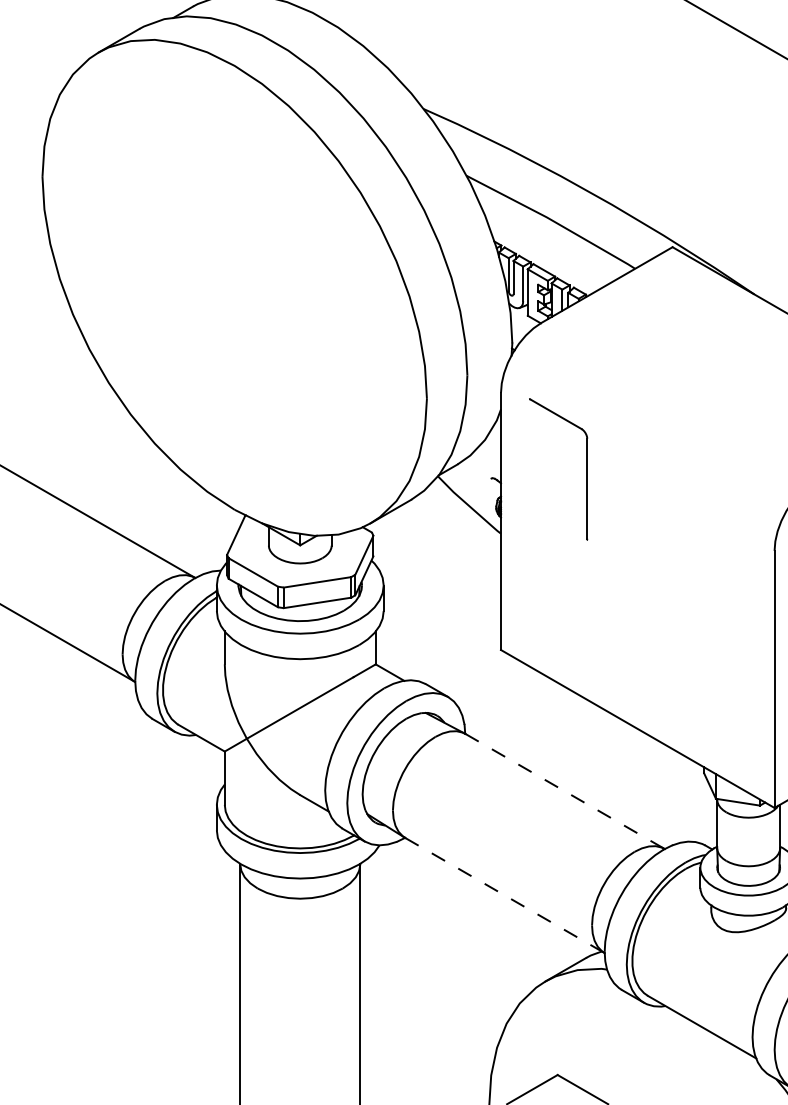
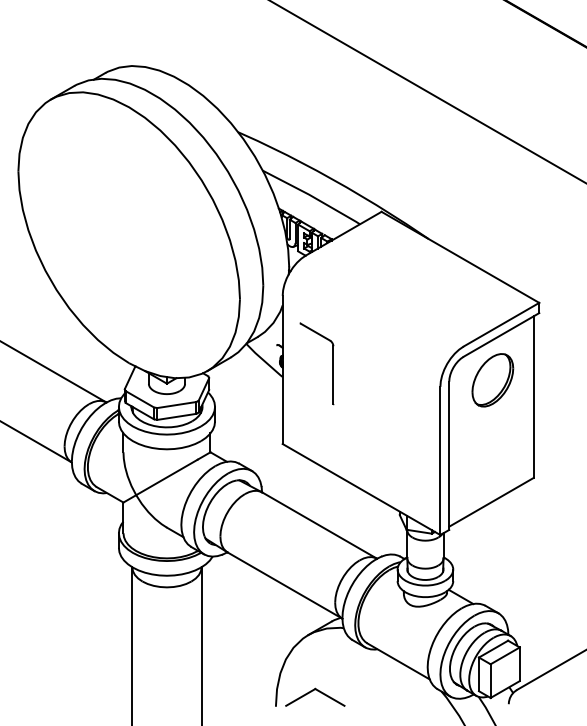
part: (585, 468) -> (332, 363), moved
line: (566, 791) -> (320, 525), dashed -> solid
line: (505, 895) -> (285, 585), dashed -> solid

